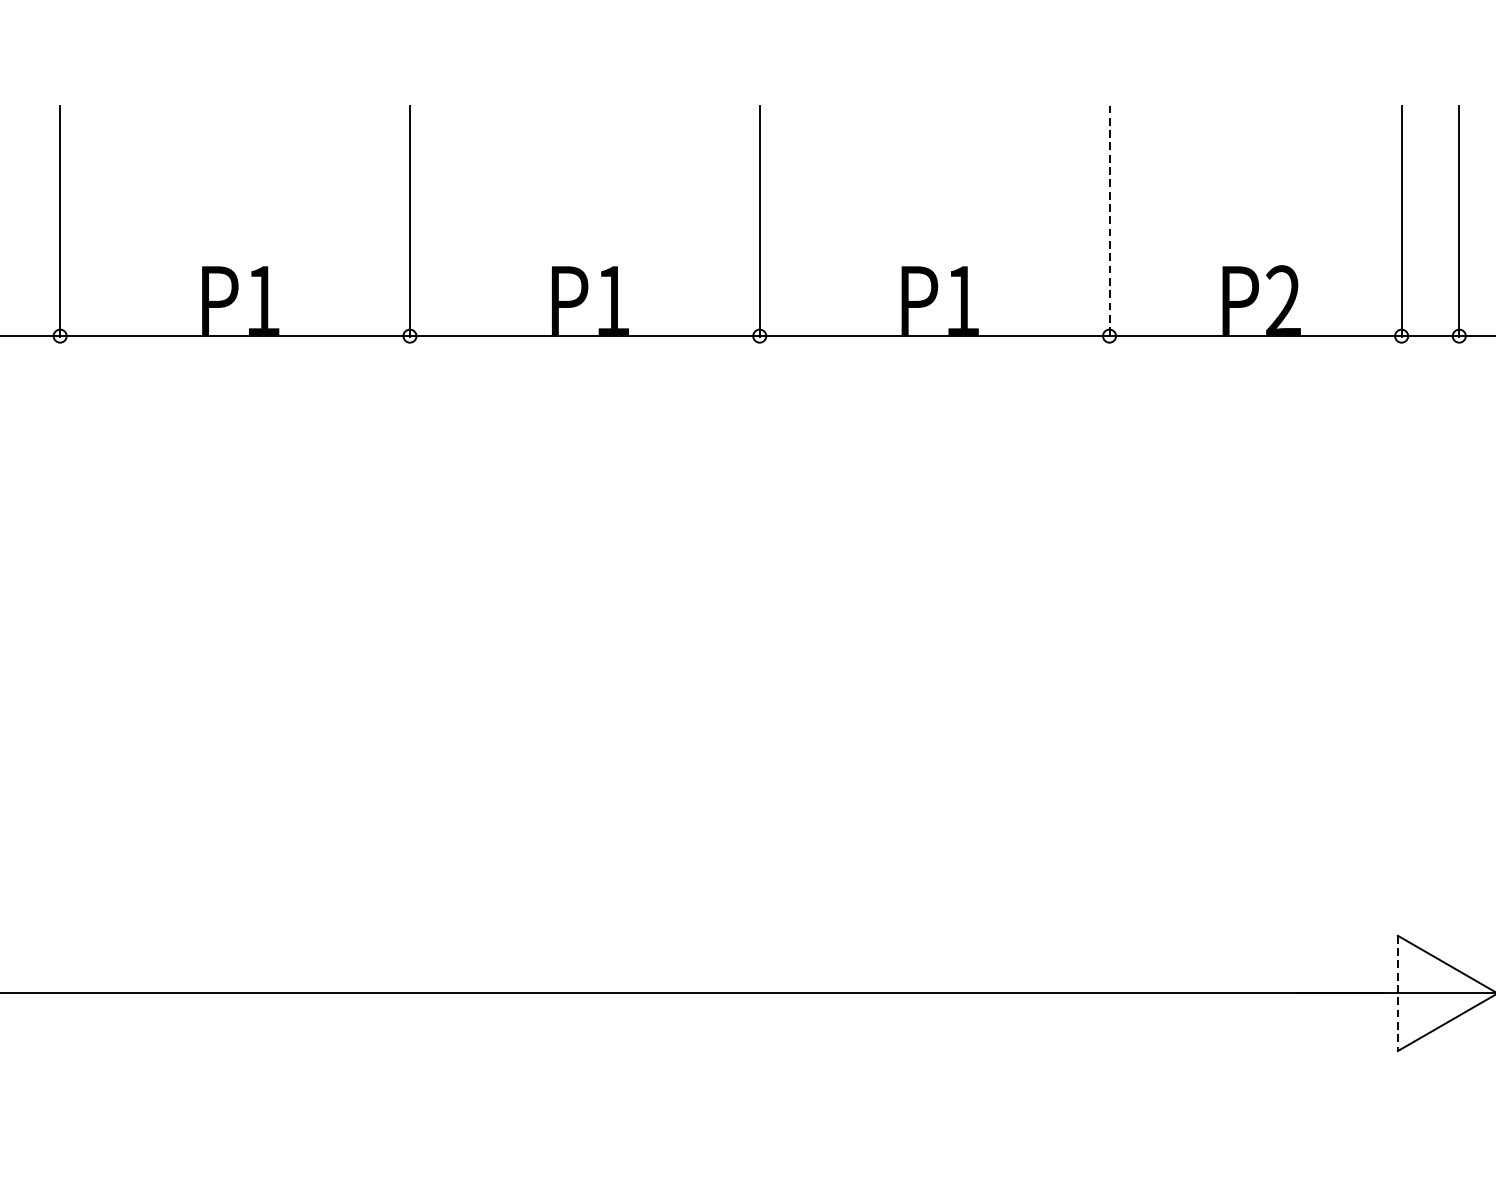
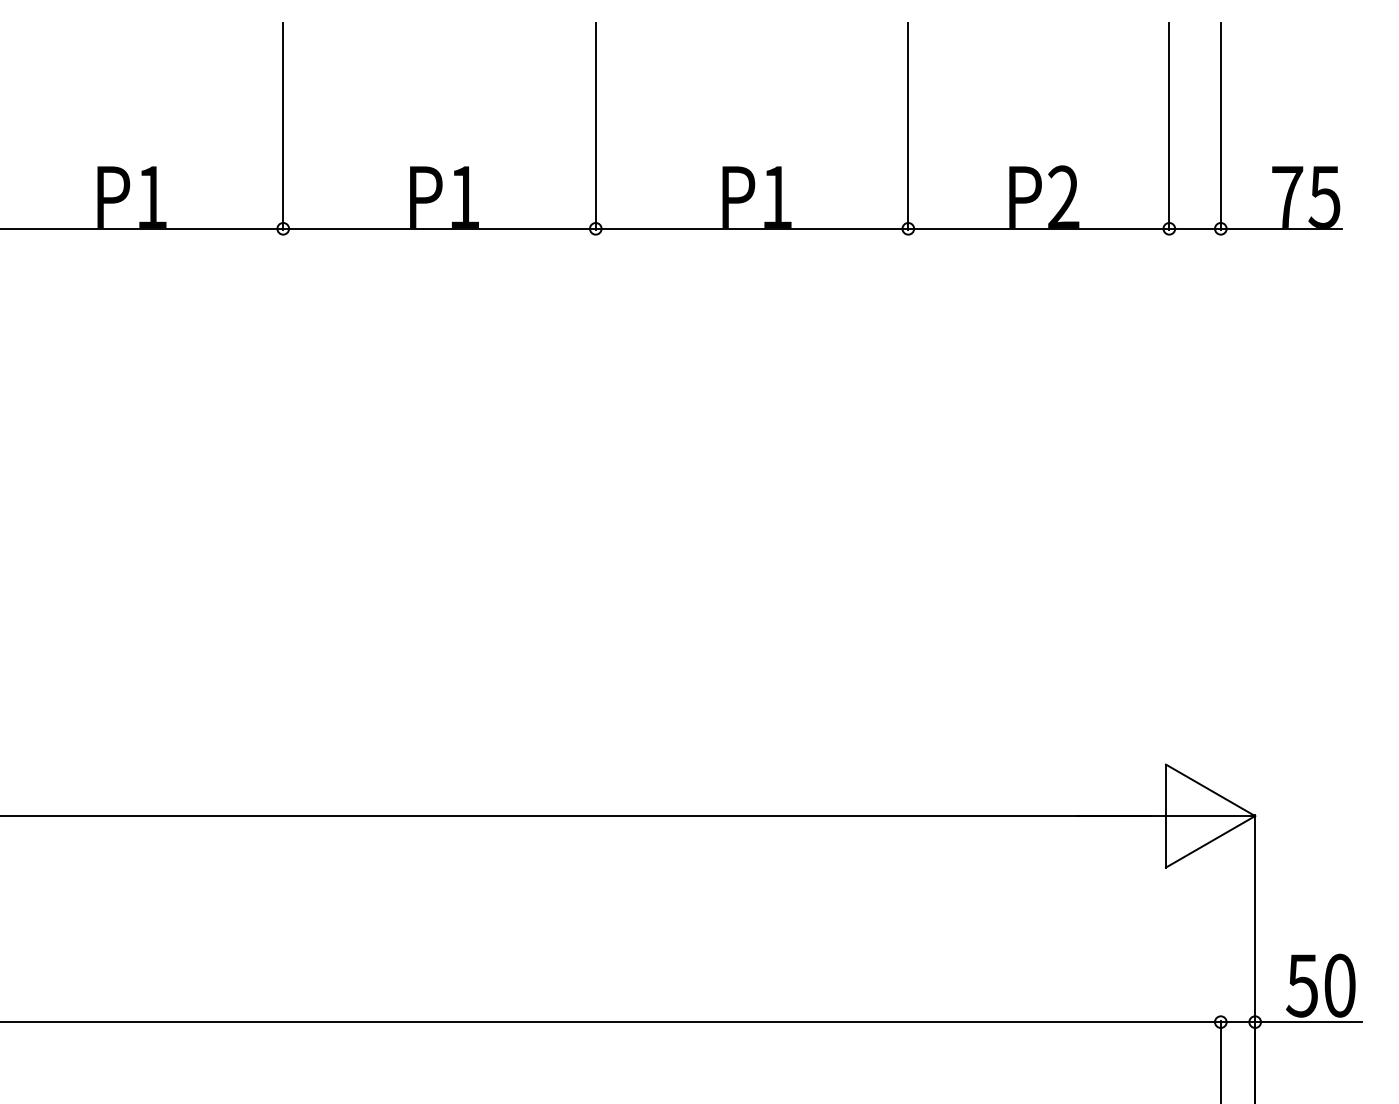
line: (1109, 221) -> (908, 126), dashed -> solid
line: (1397, 993) -> (1165, 816), dashed -> solid

